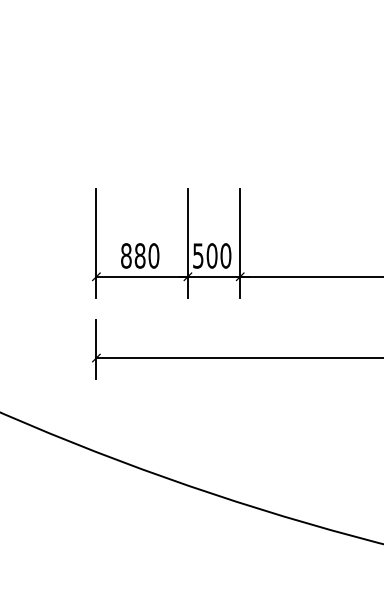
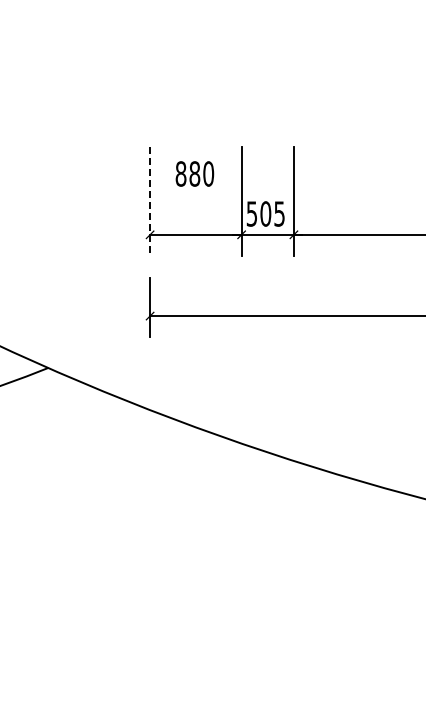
line: (96, 243) -> (150, 201), solid -> dashed
text: (139, 255) -> (194, 173), moved
text: (225, 255) -> (279, 213), 500 -> 505

